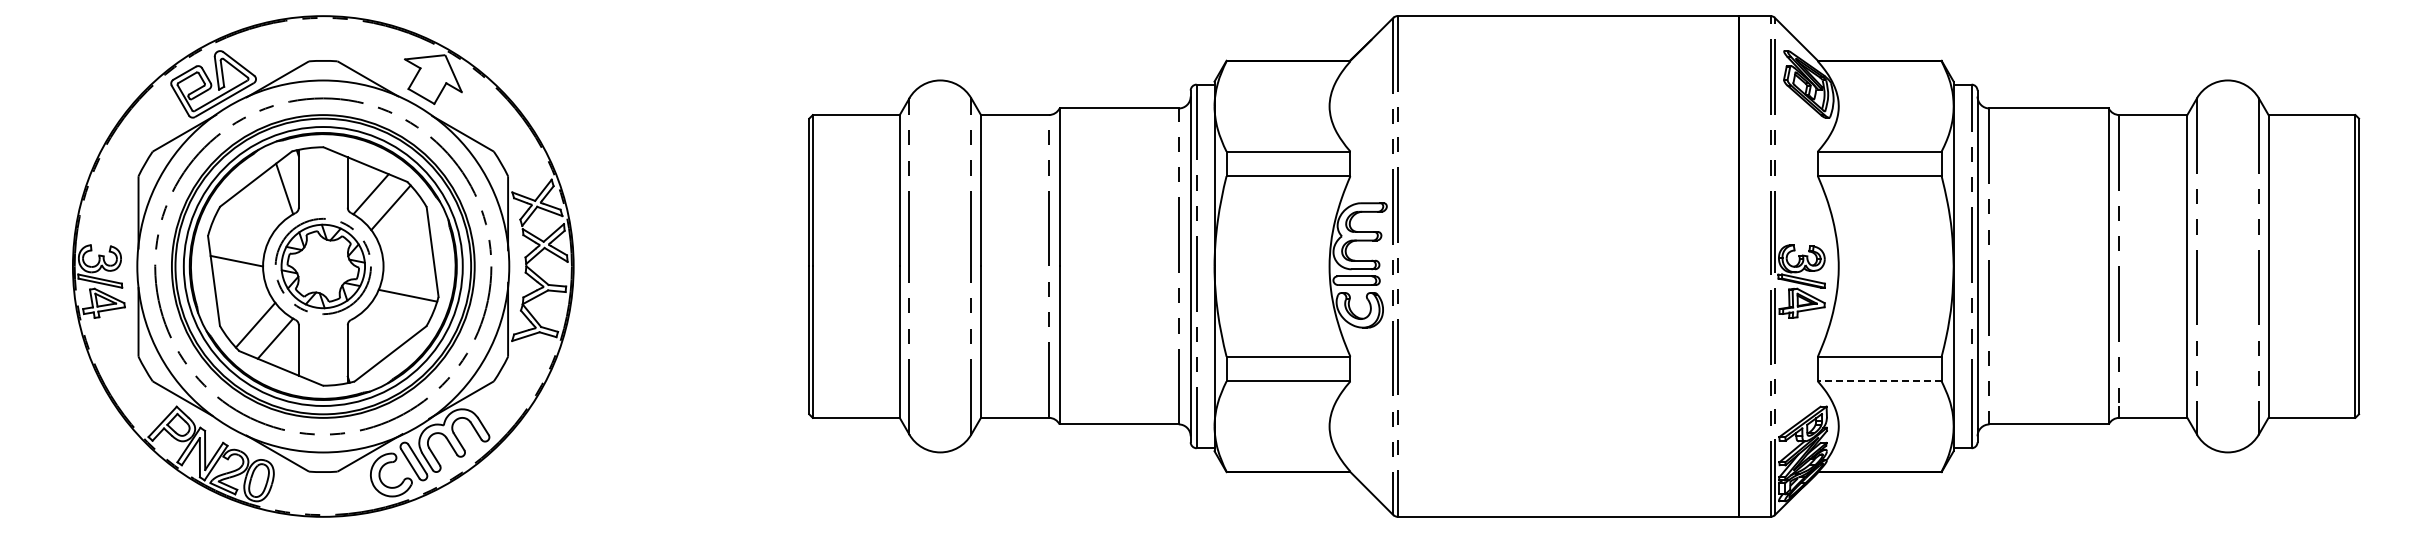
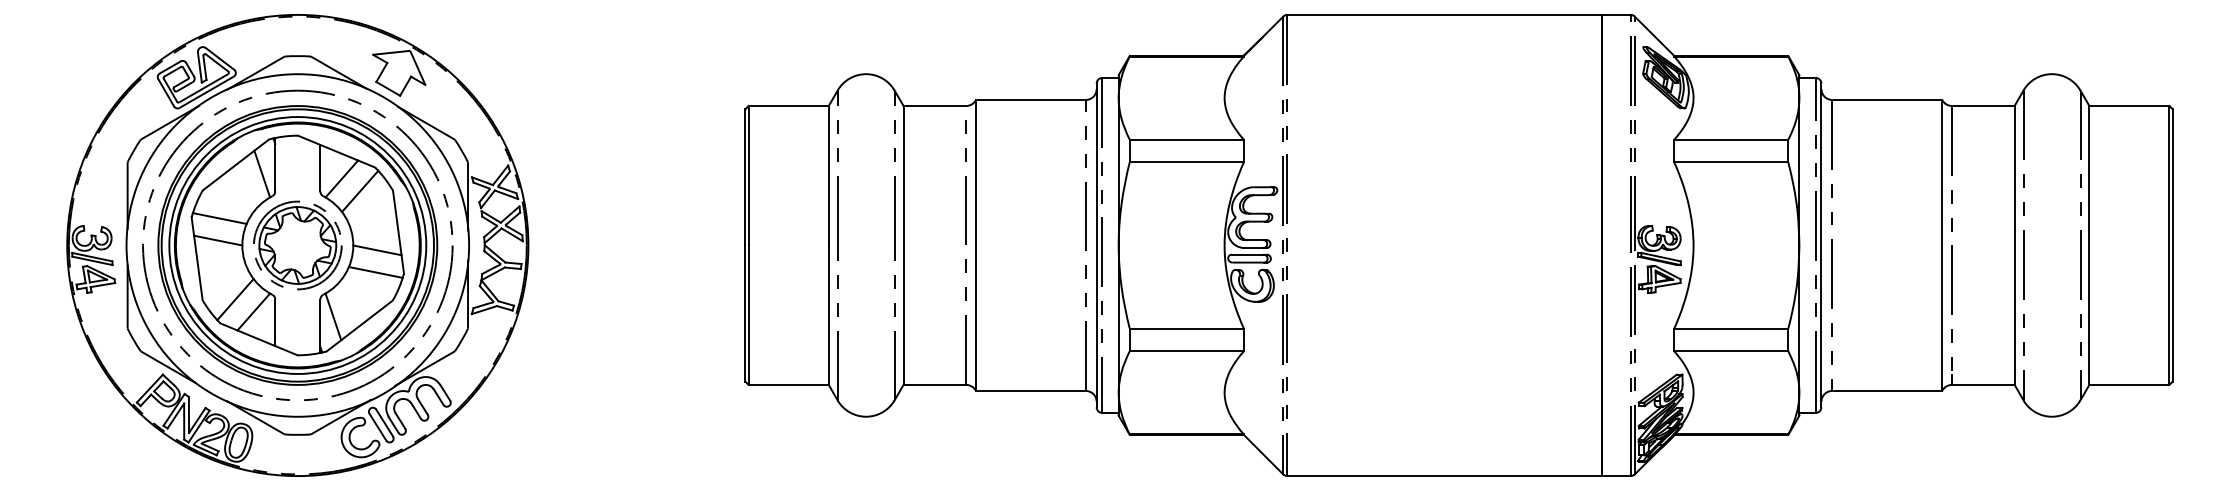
line: (238, 237) -> (219, 218), added
line: (409, 271) -> (377, 250), added
line: (361, 343) -> (333, 316), added
line: (1879, 381) -> (1731, 351), dashed -> solid

